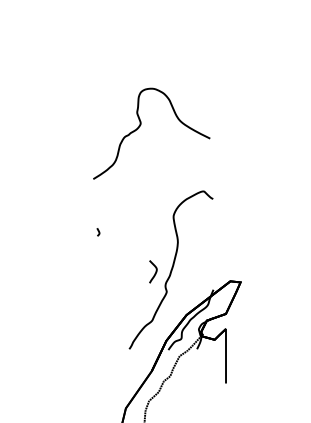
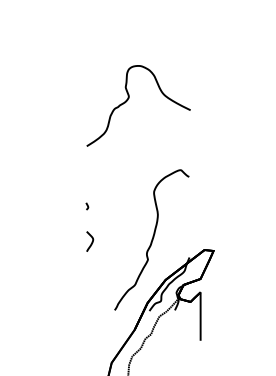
curve: (140, 127) -> (128, 100), moved
curve: (154, 271) -> (91, 241), moved

